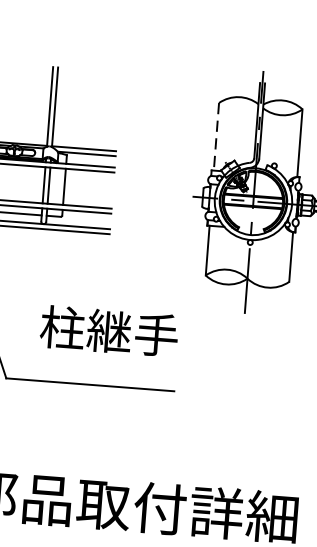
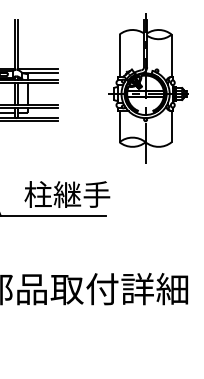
line: (216, 138) -> (119, 56), dashed -> solid
text: (109, 331) -> (67, 194), moved

